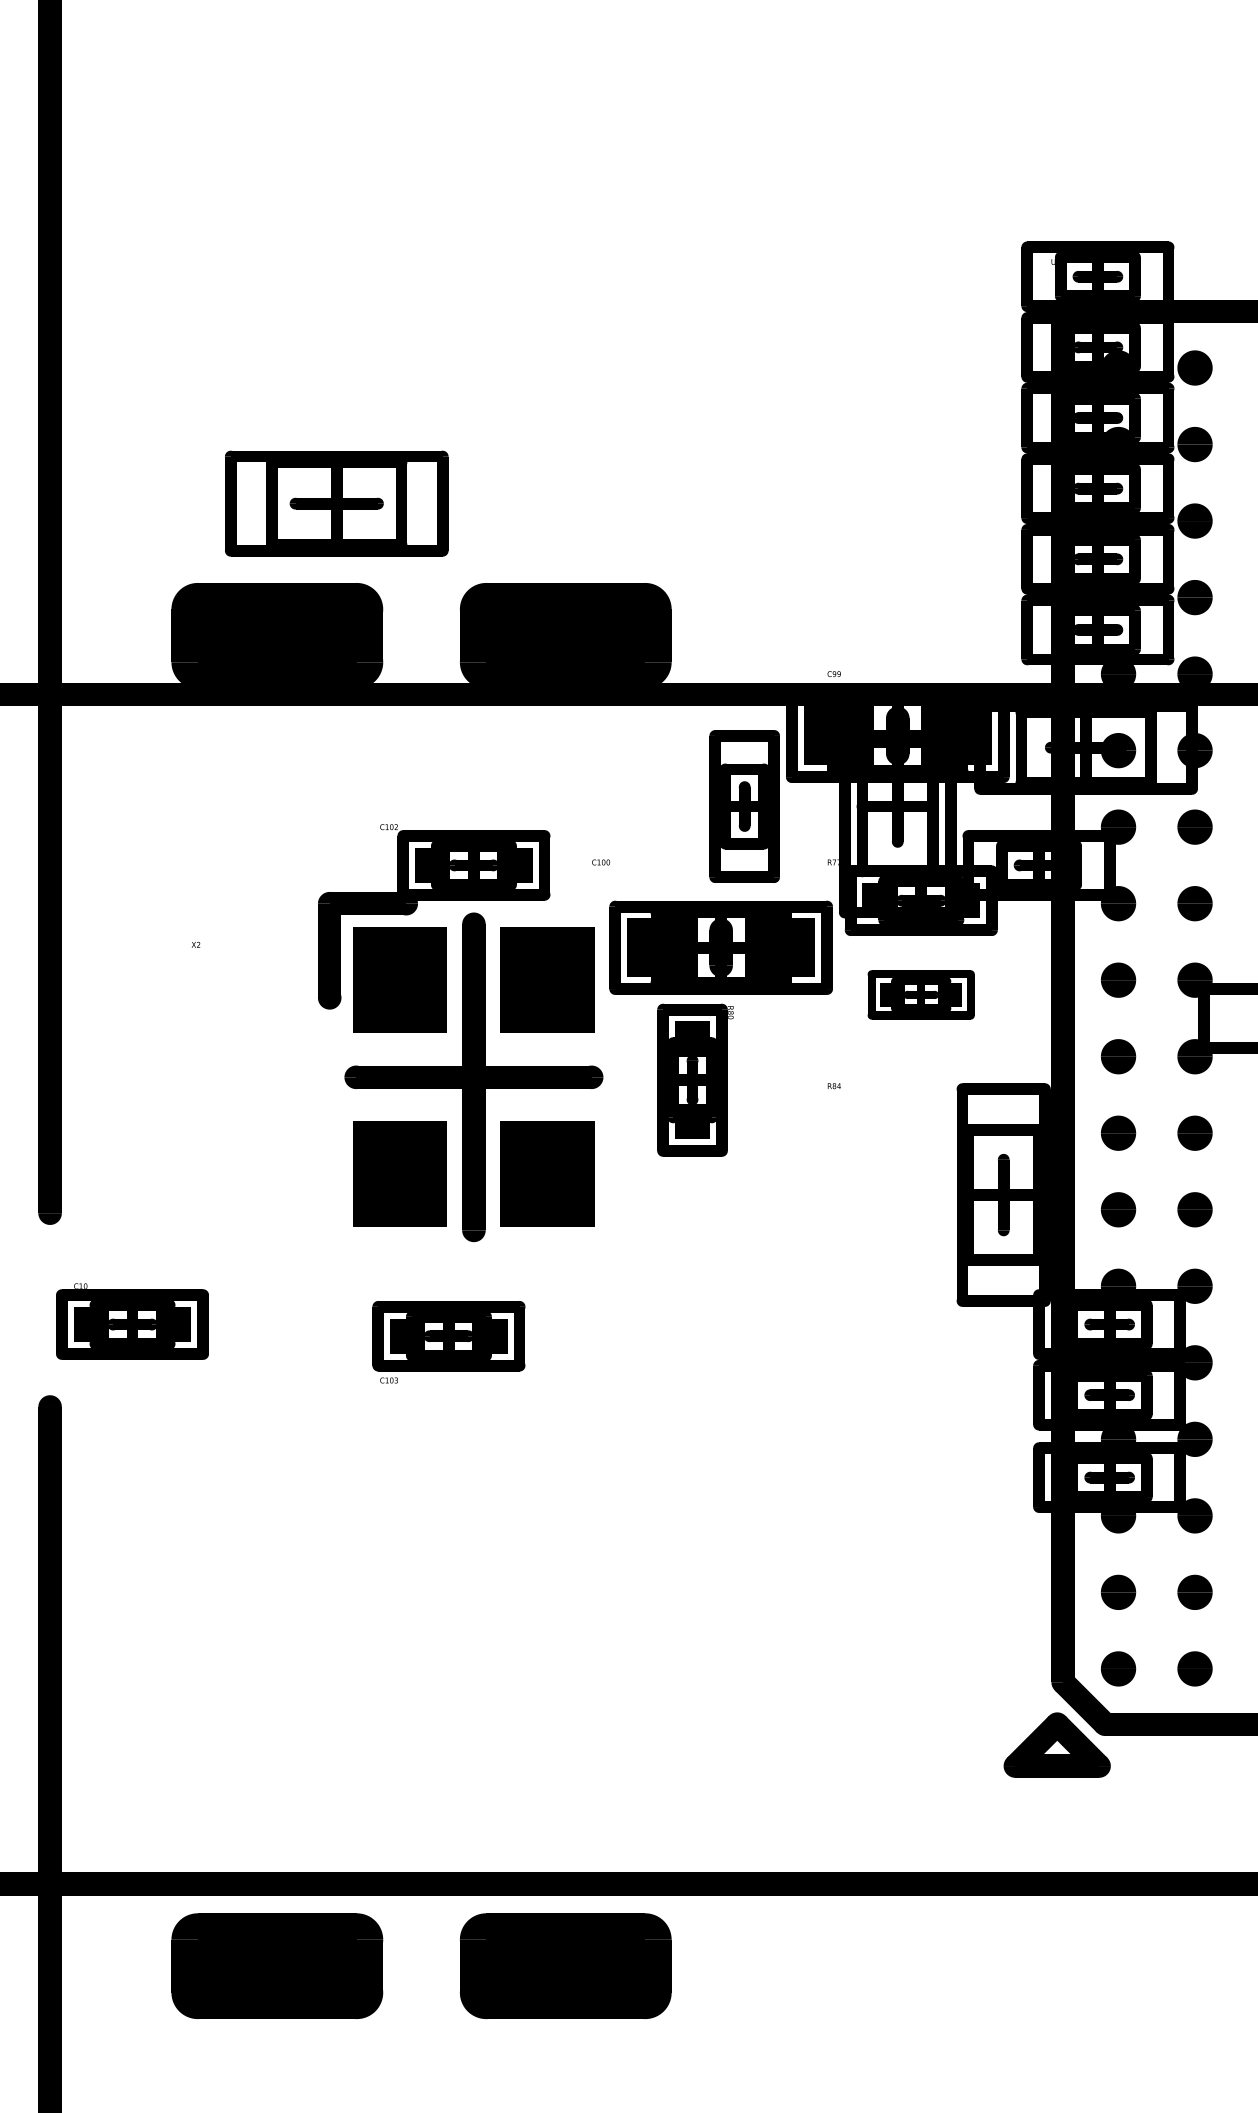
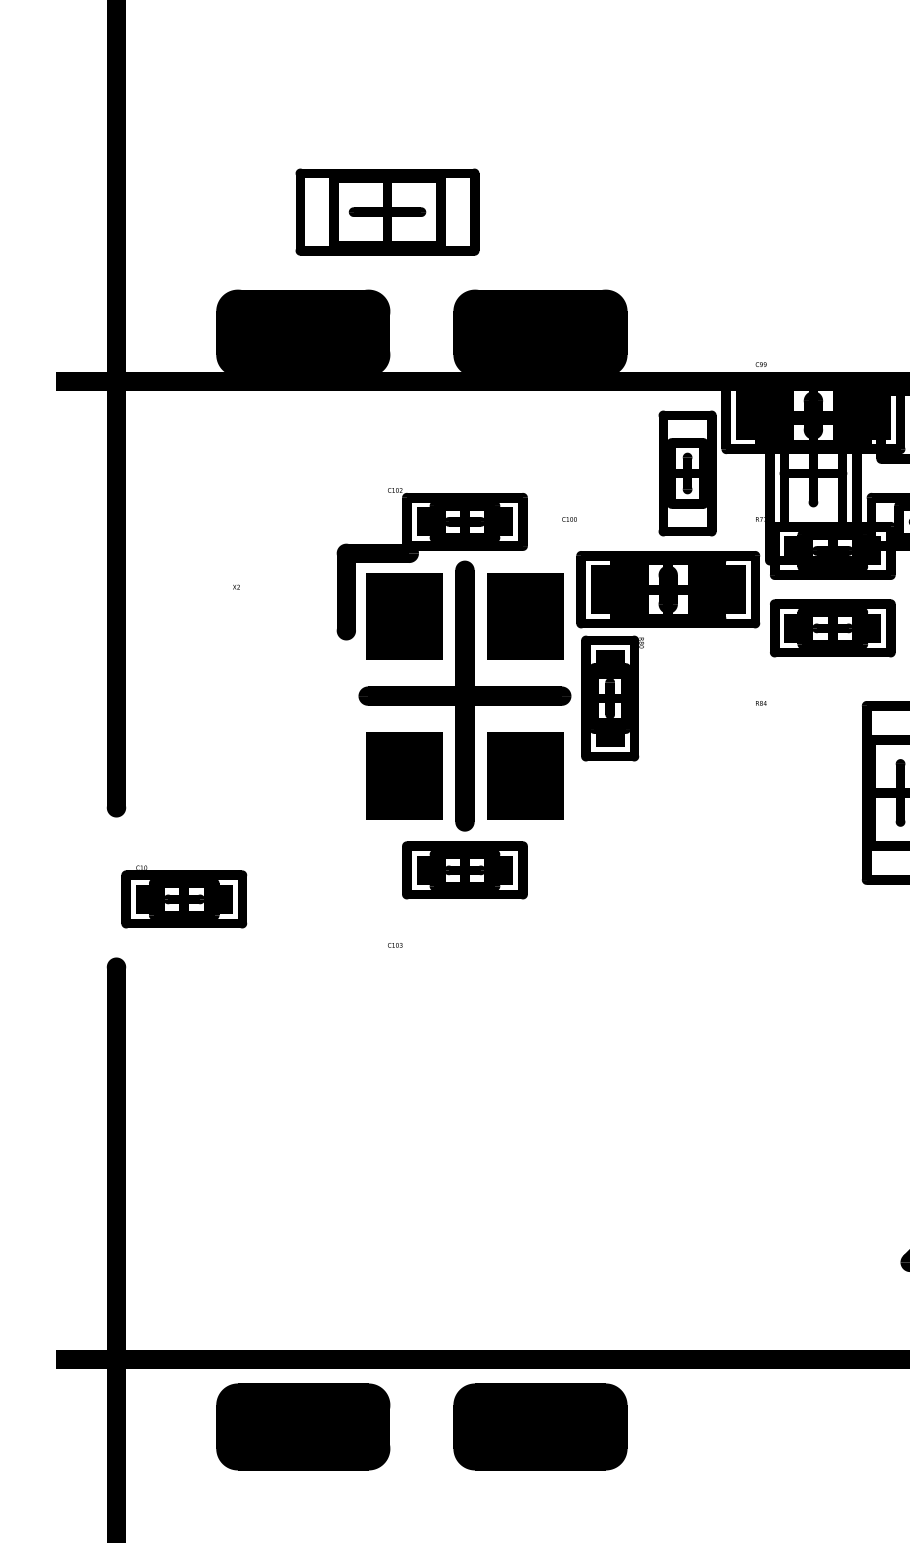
part: (336, 503) -> (387, 212), moved
part: (920, 994) -> (832, 628), size x1.43
text: (695, 1079) -> (612, 697), moved
part: (448, 1336) -> (464, 870), moved

